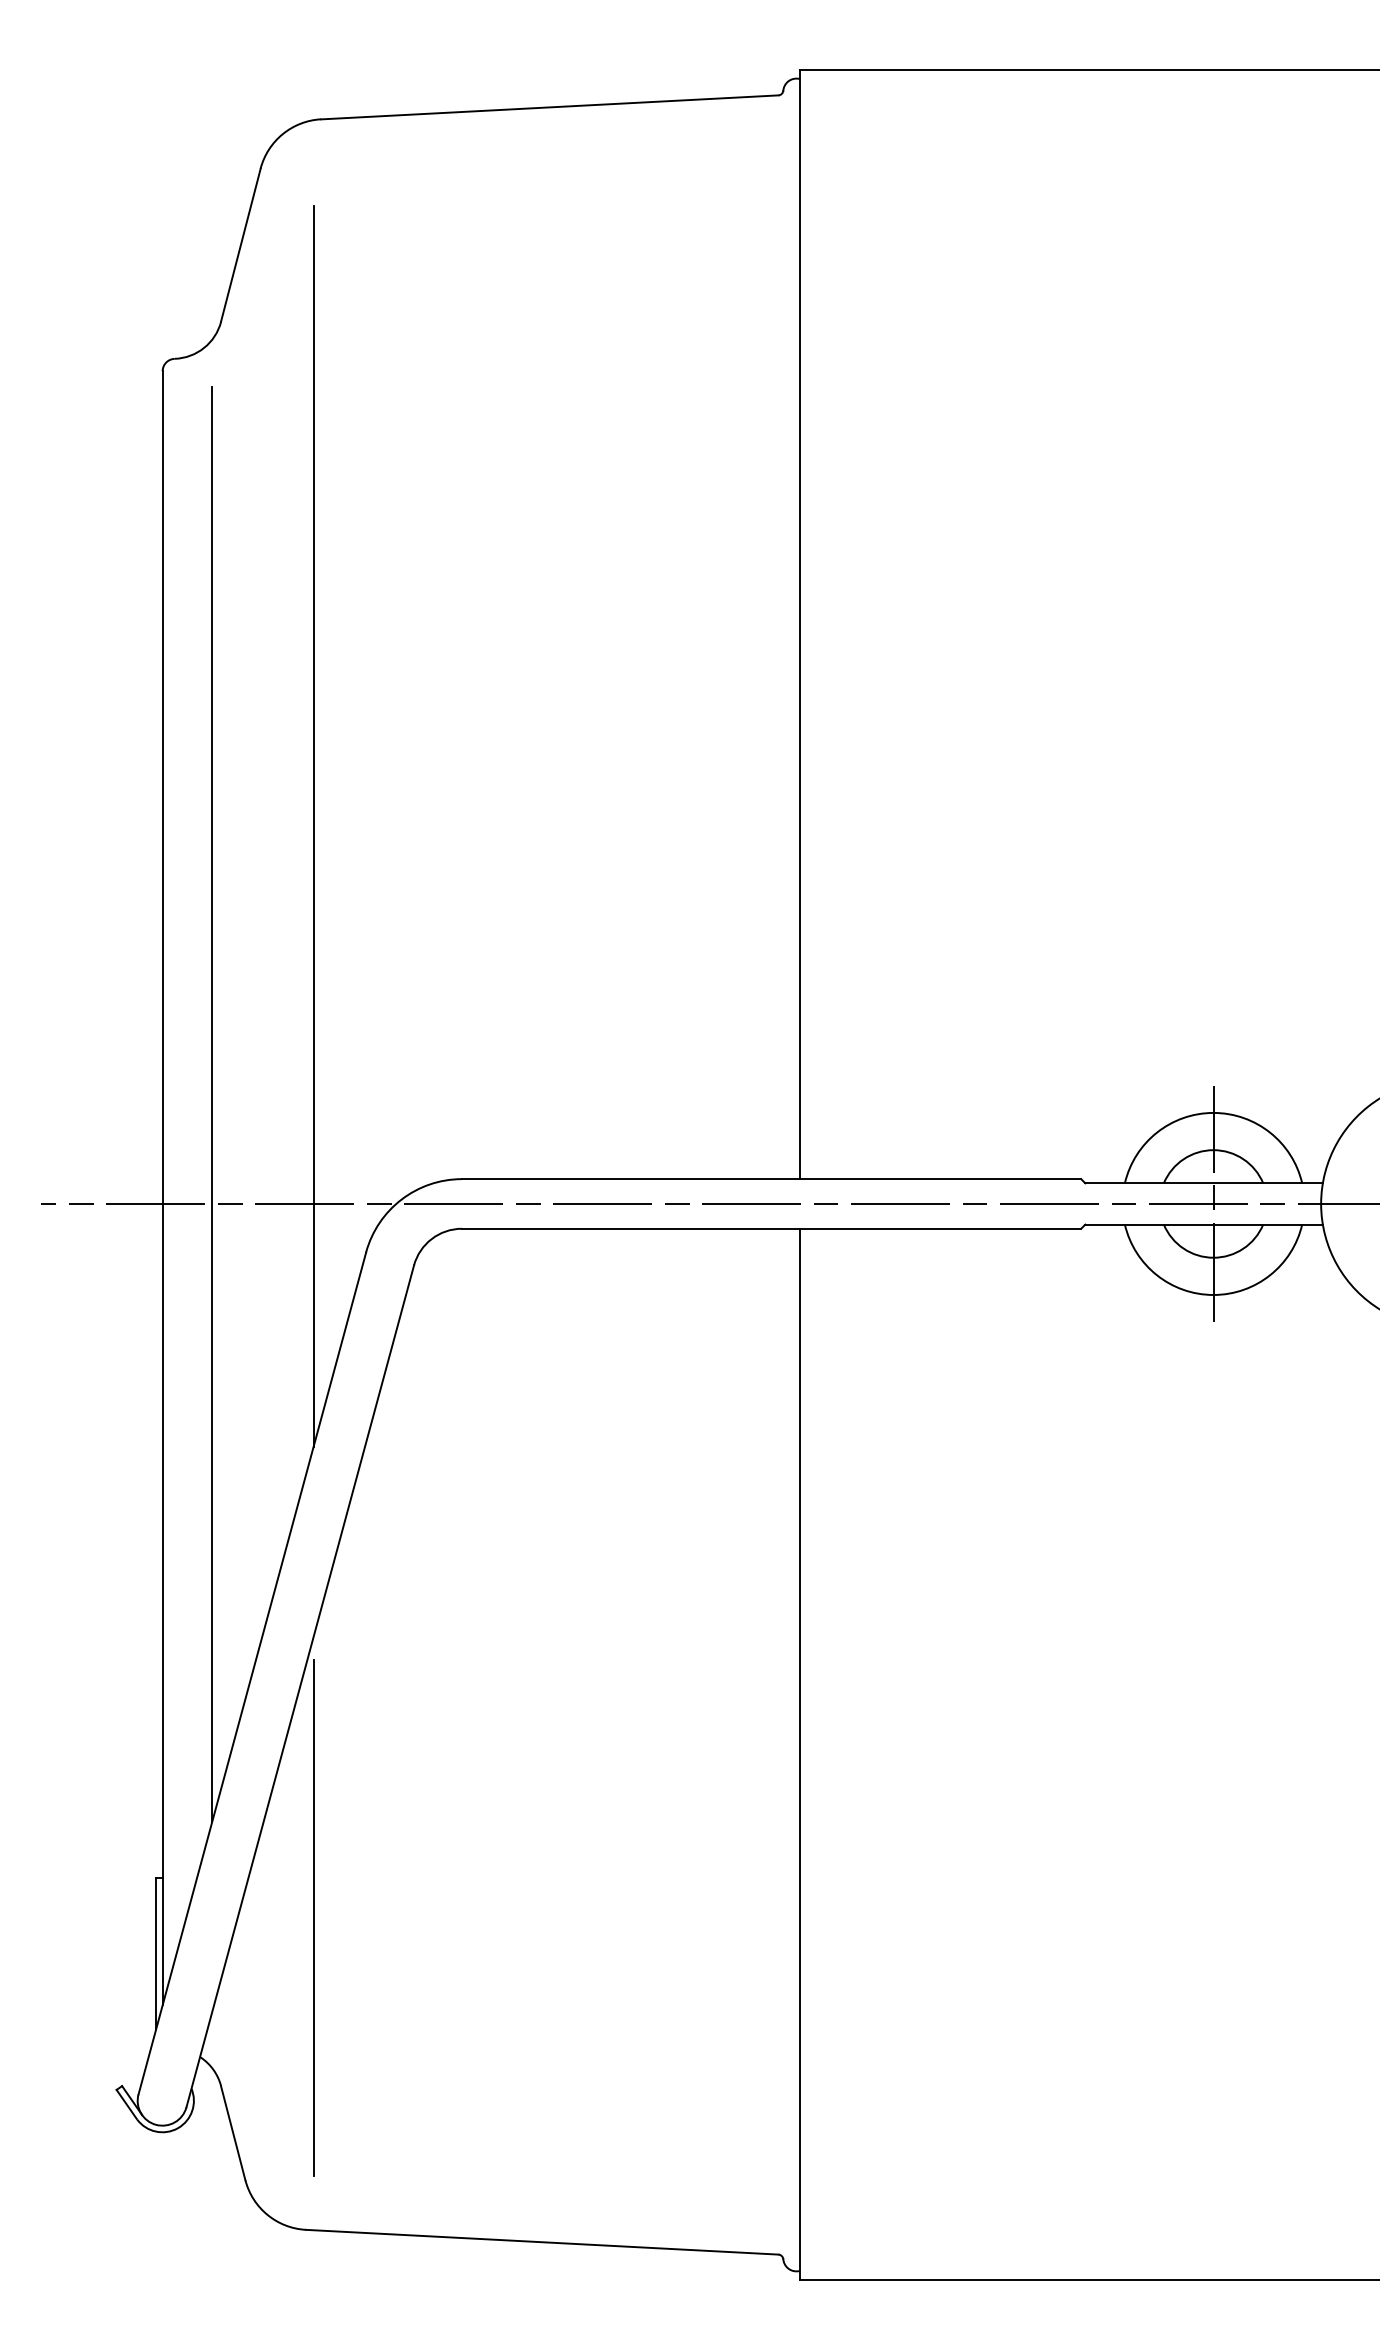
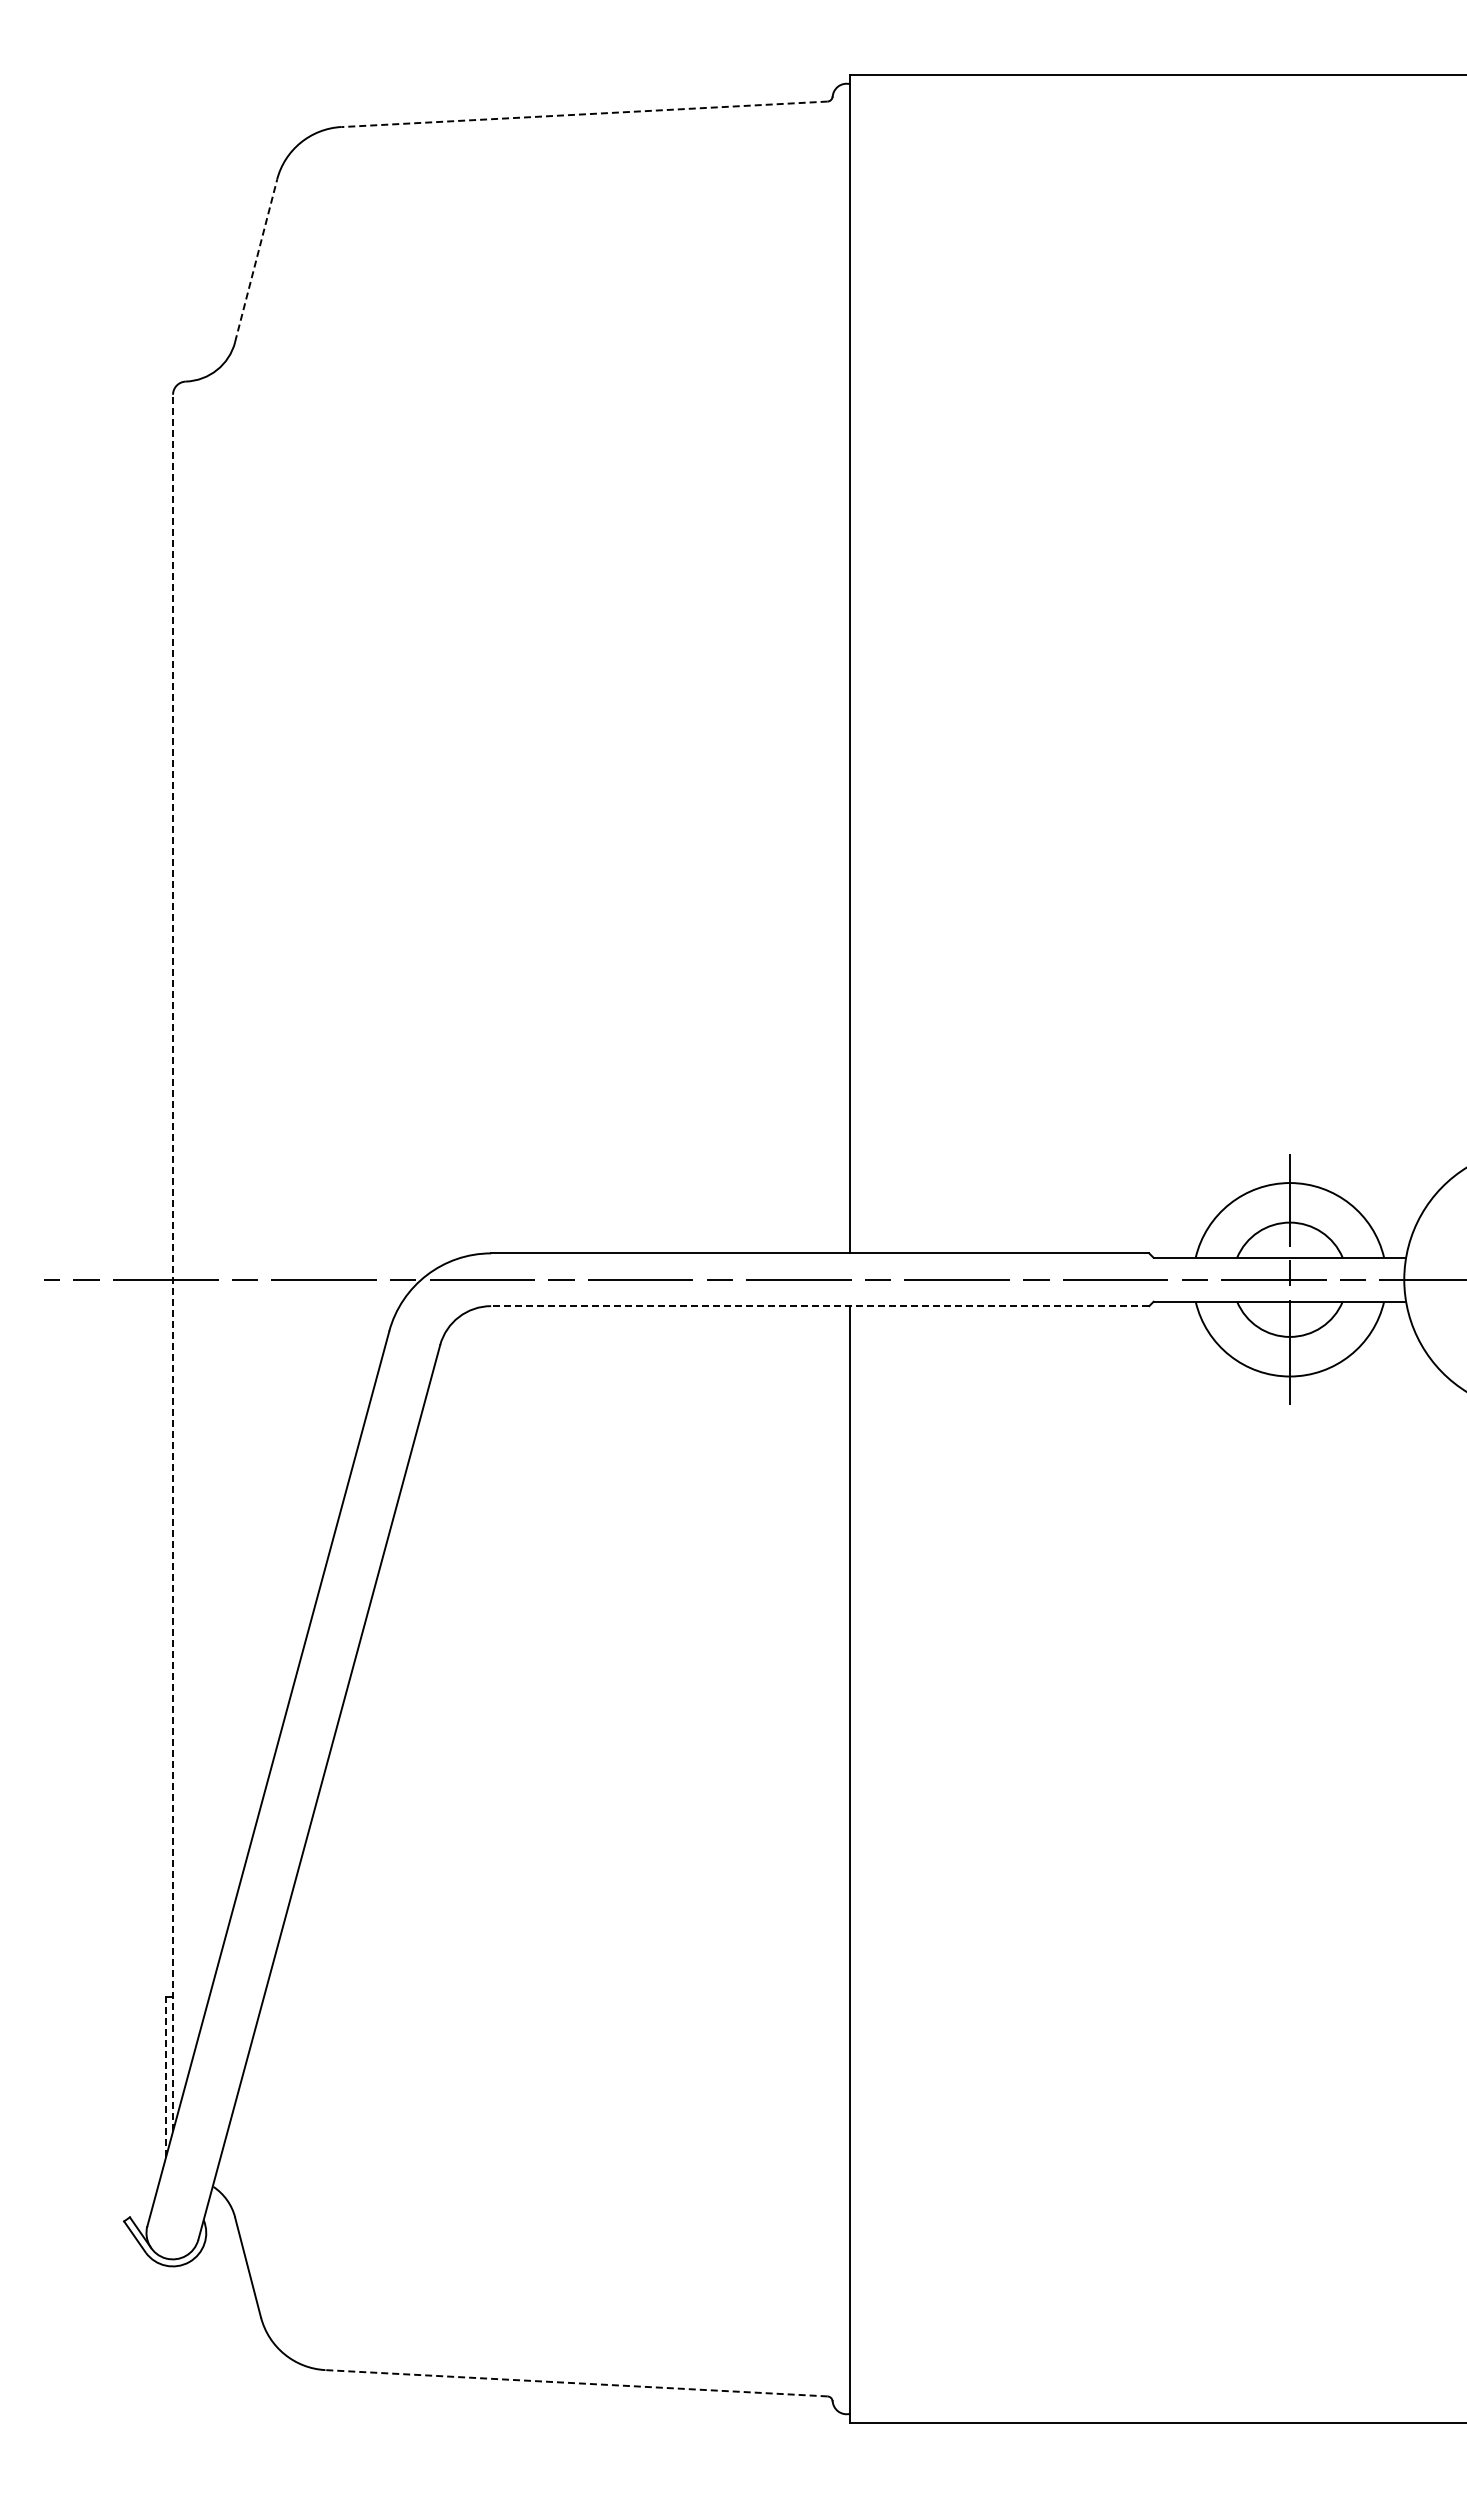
line: (549, 107) -> (584, 114), solid -> dashed
line: (241, 244) -> (256, 260), solid -> dashed
line: (313, 826) -> (333, 878), removed
line: (212, 1103) -> (225, 1173), removed
line: (163, 1187) -> (173, 1262), solid -> dashed
line: (770, 1229) -> (819, 1306), solid -> dashed
line: (313, 1917) -> (333, 2038), removed
line: (156, 1953) -> (166, 2076), solid -> dashed
line: (542, 2242) -> (576, 2383), solid -> dashed

